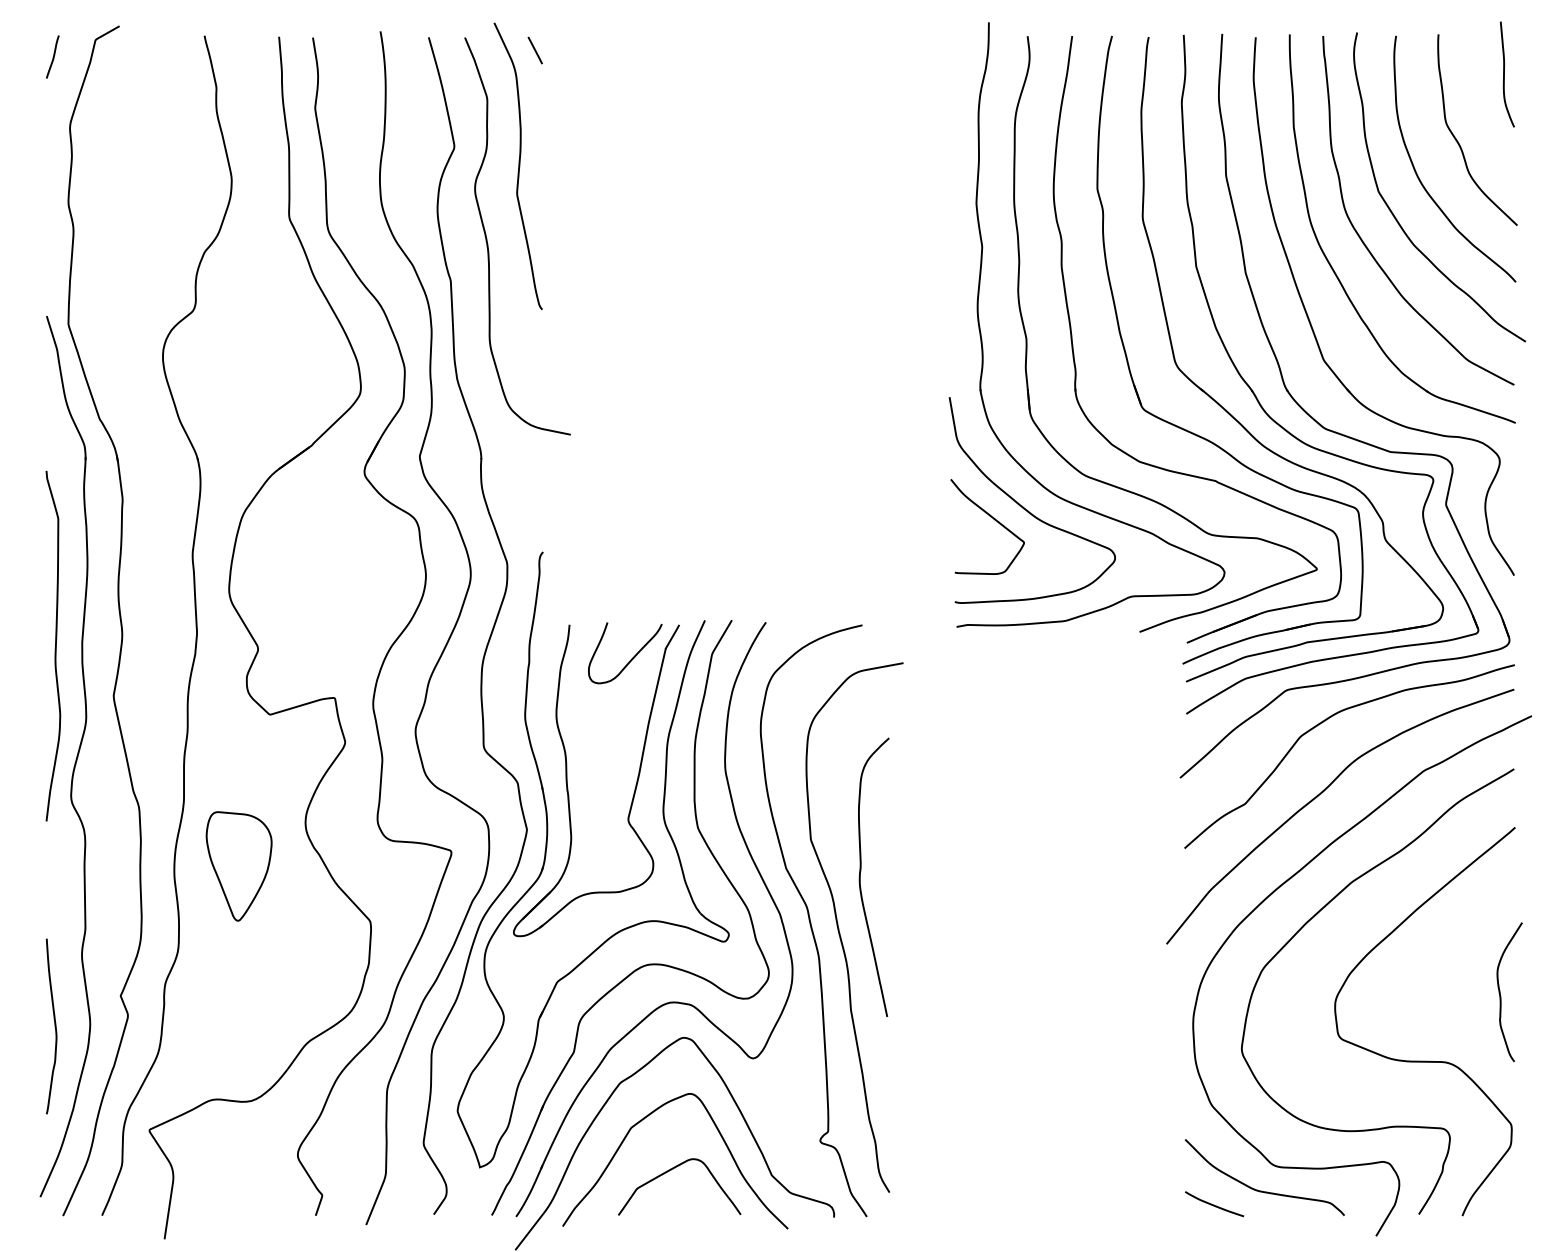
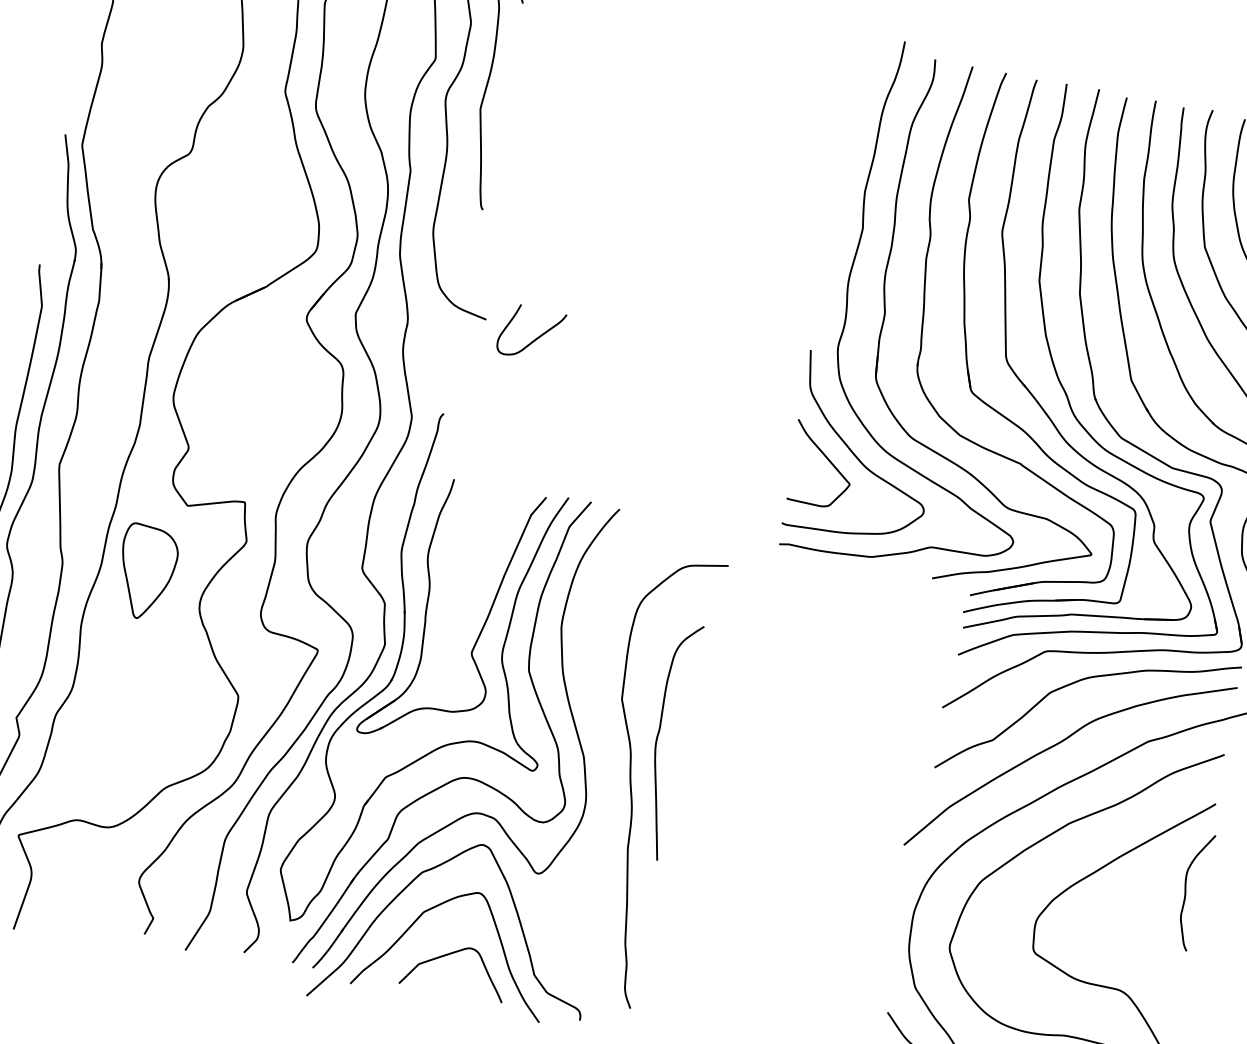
curve: (631, 658) -> (535, 338), moved
part: (238, 866) -> (145, 572), moved
curve: (811, 922) -> (608, 768), removed
curve: (1501, 996) -> (1186, 894), moved

